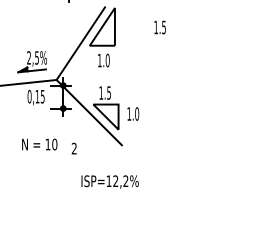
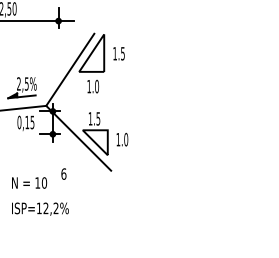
text: (159, 27) -> (118, 53), moved
text: (39, 144) -> (29, 182), moved
text: (73, 148) -> (63, 173), 2 -> 6
text: (110, 181) -> (40, 208), moved

